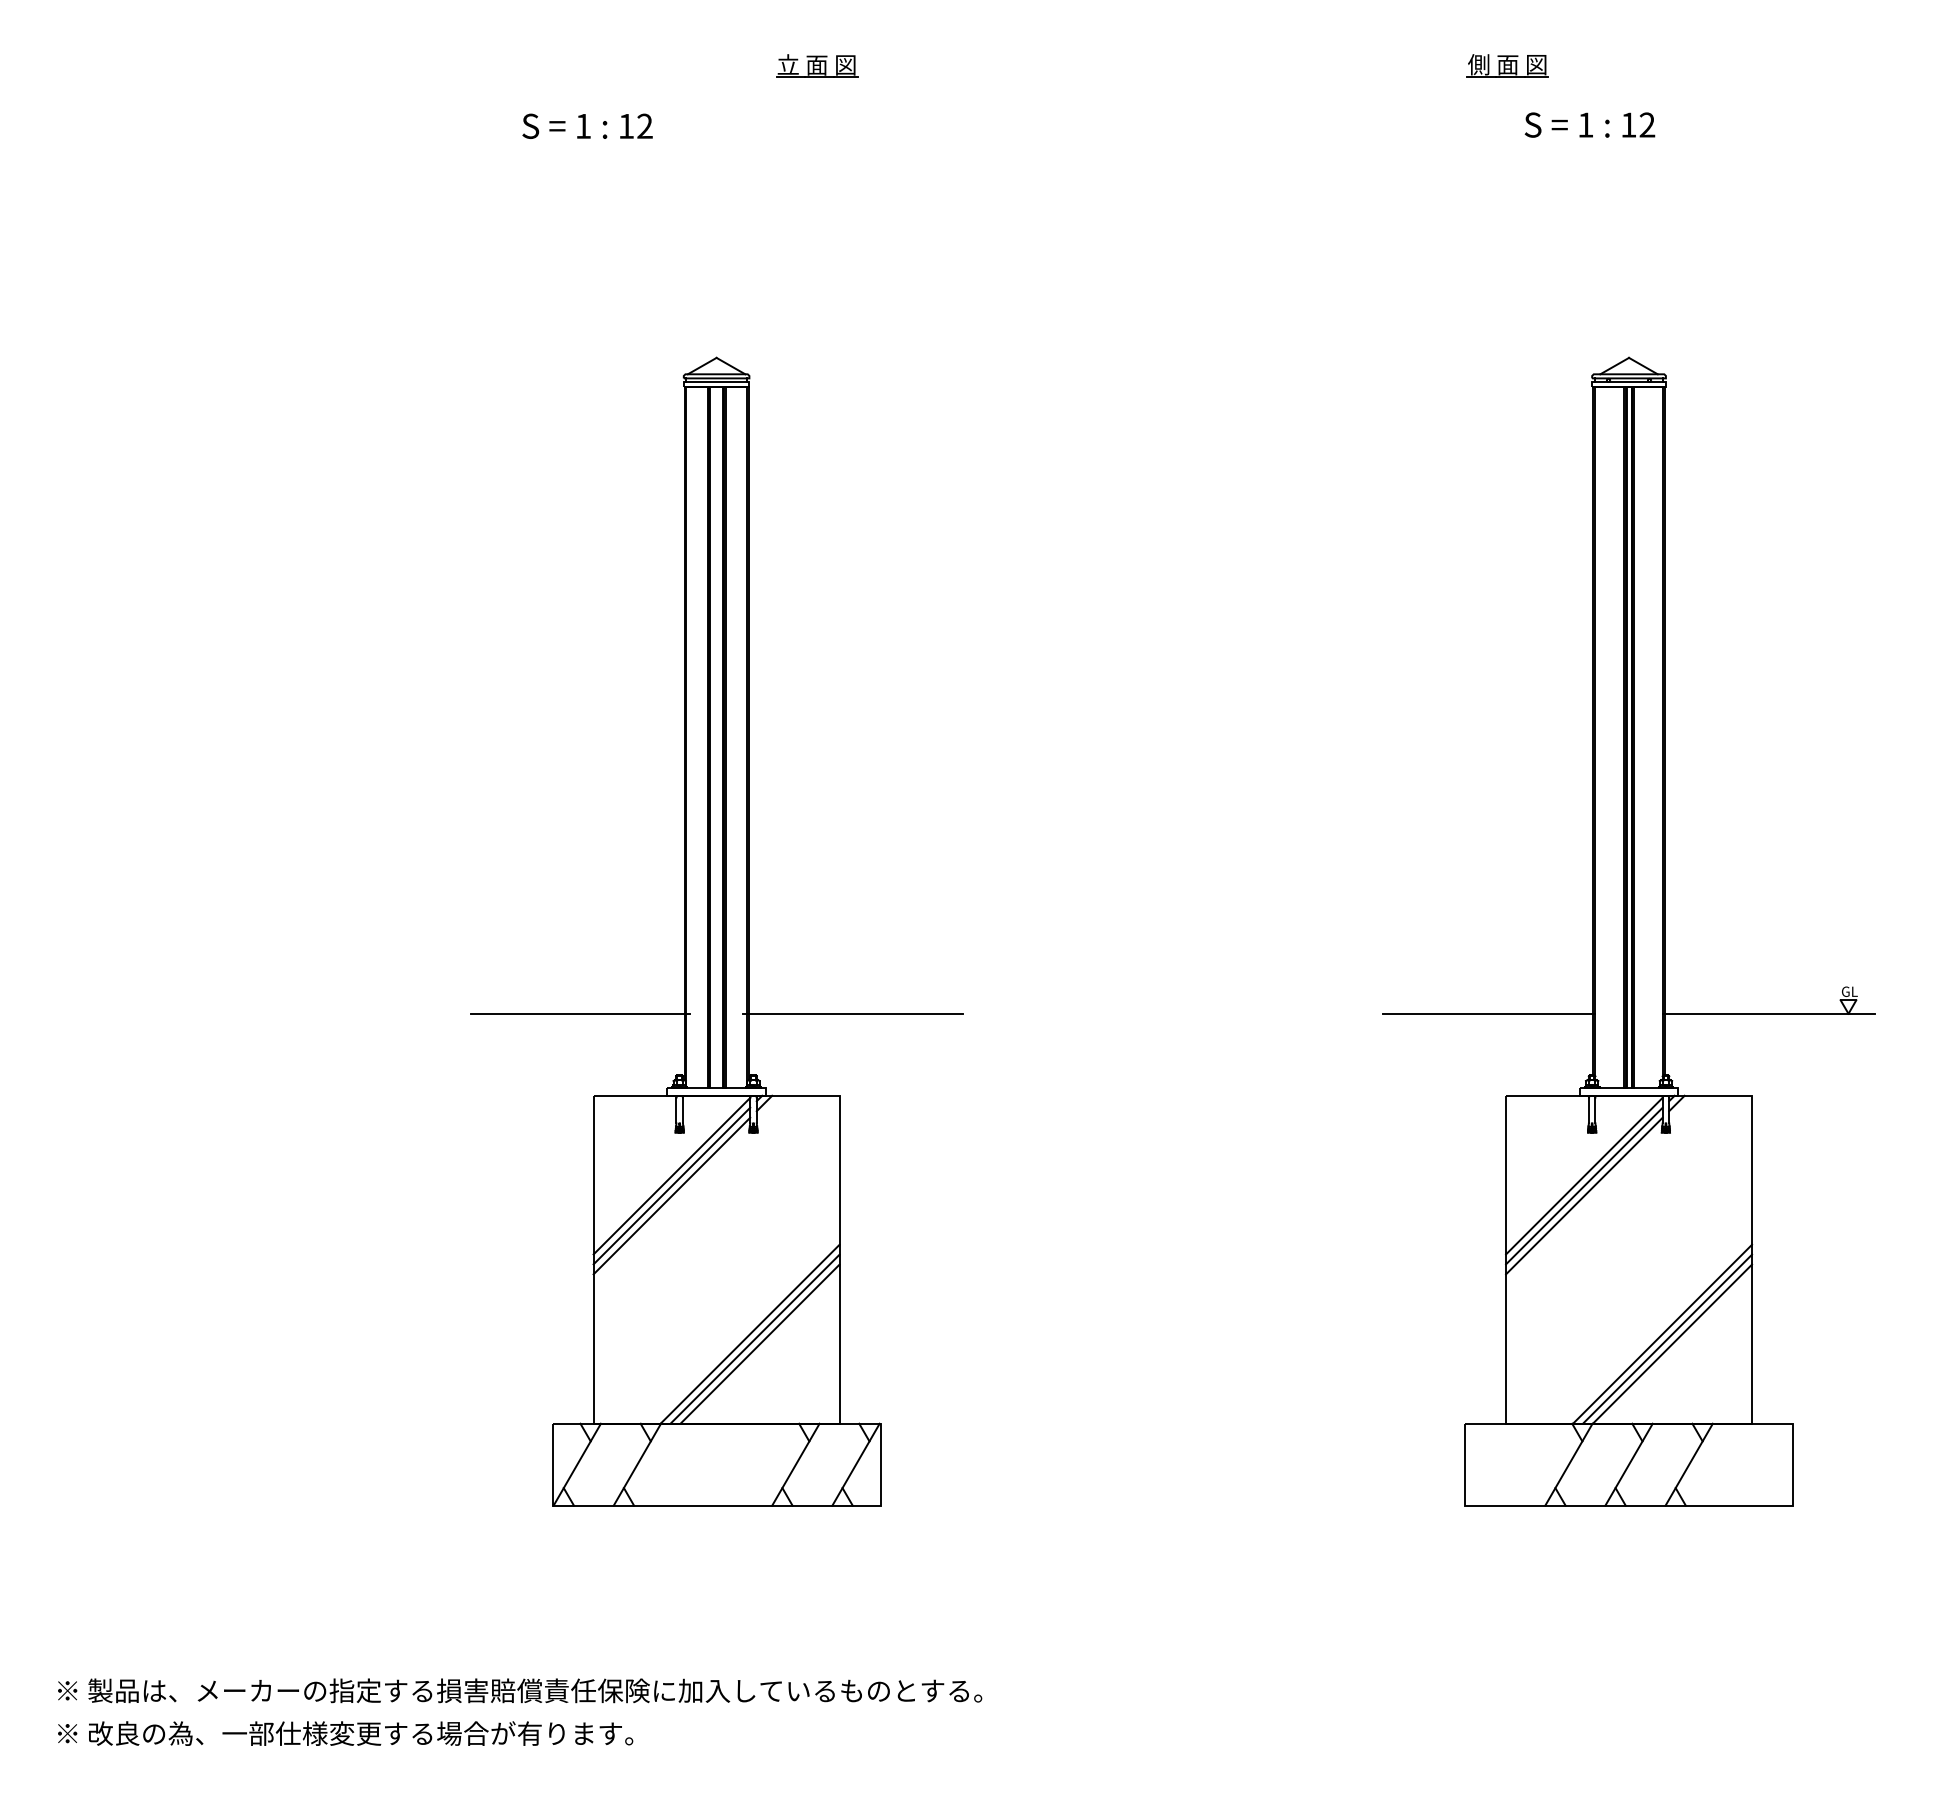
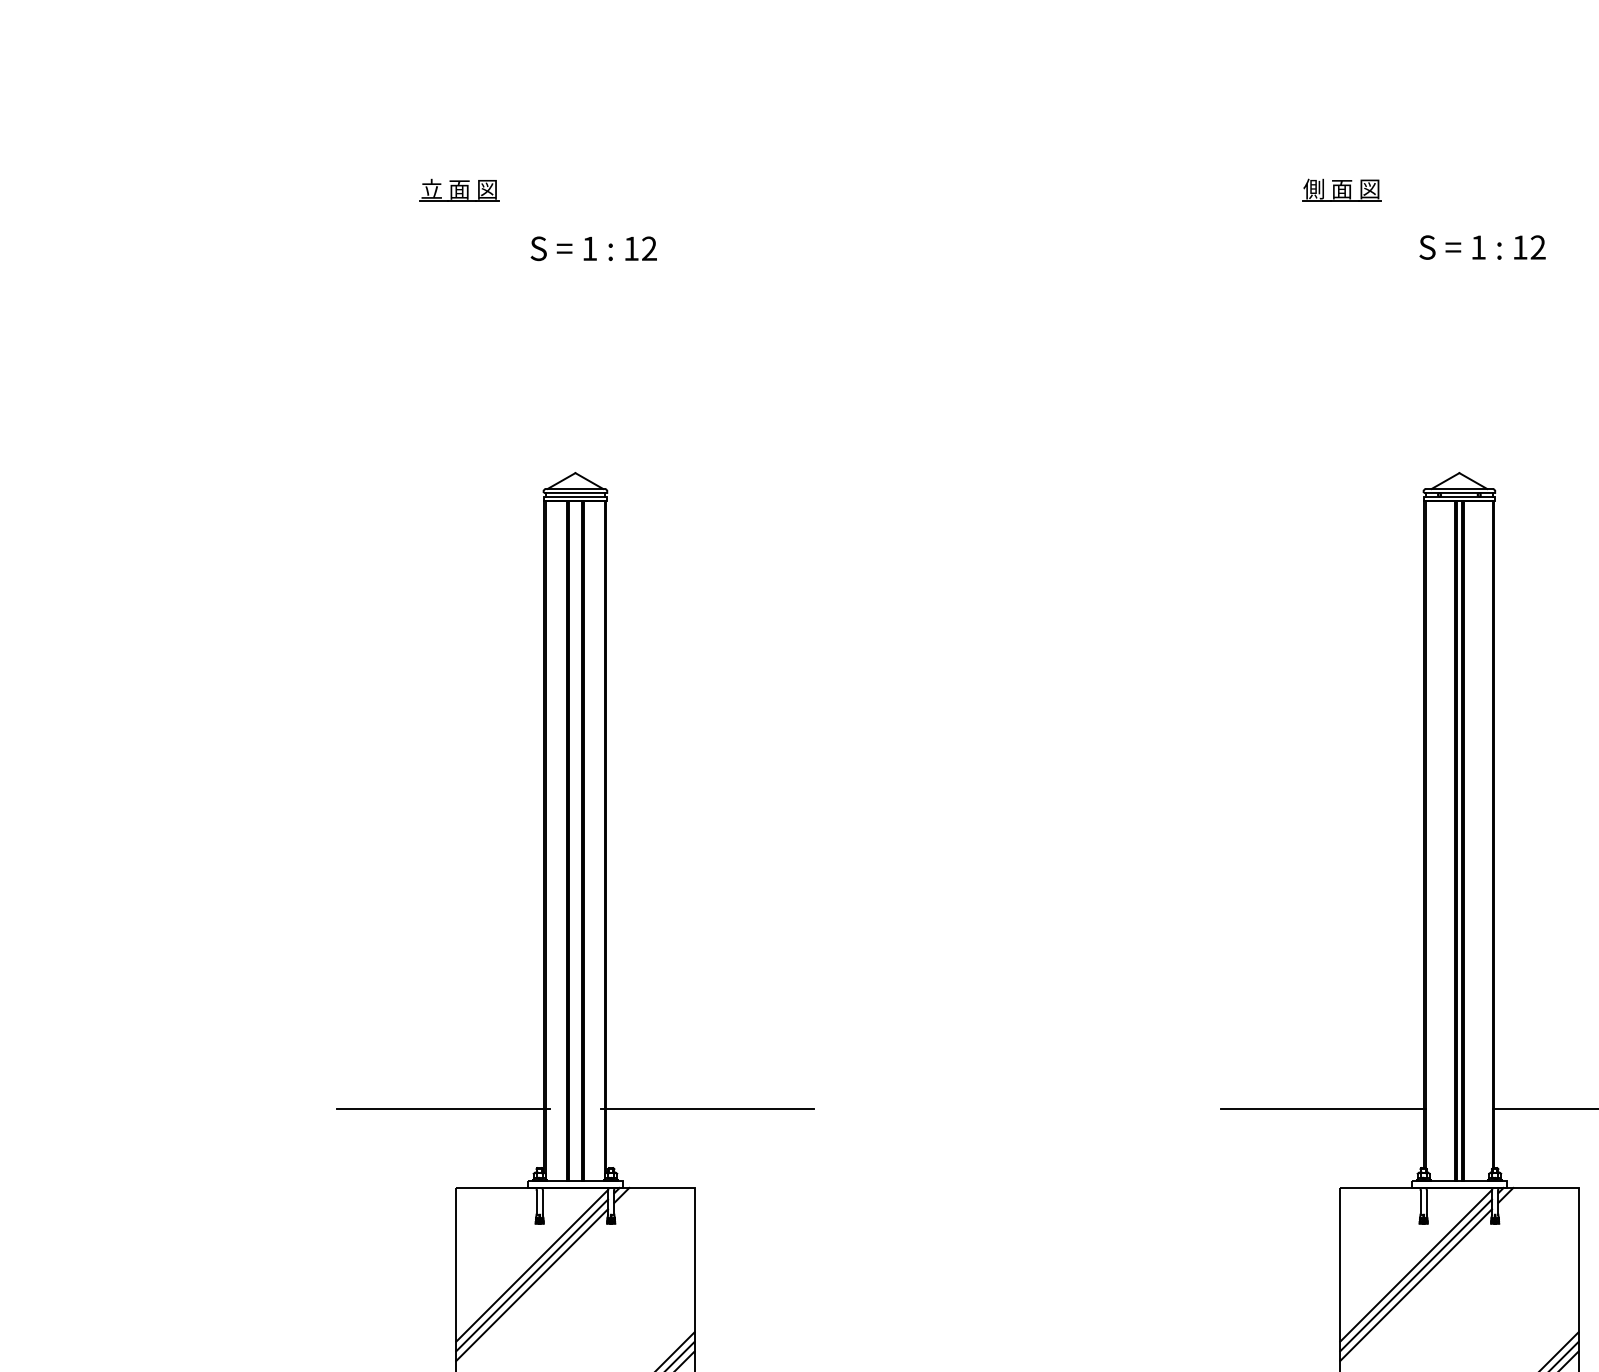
part: (817, 65) -> (460, 189), moved
text: (1589, 124) -> (1482, 246), moved
text: (587, 125) -> (593, 247), moved

